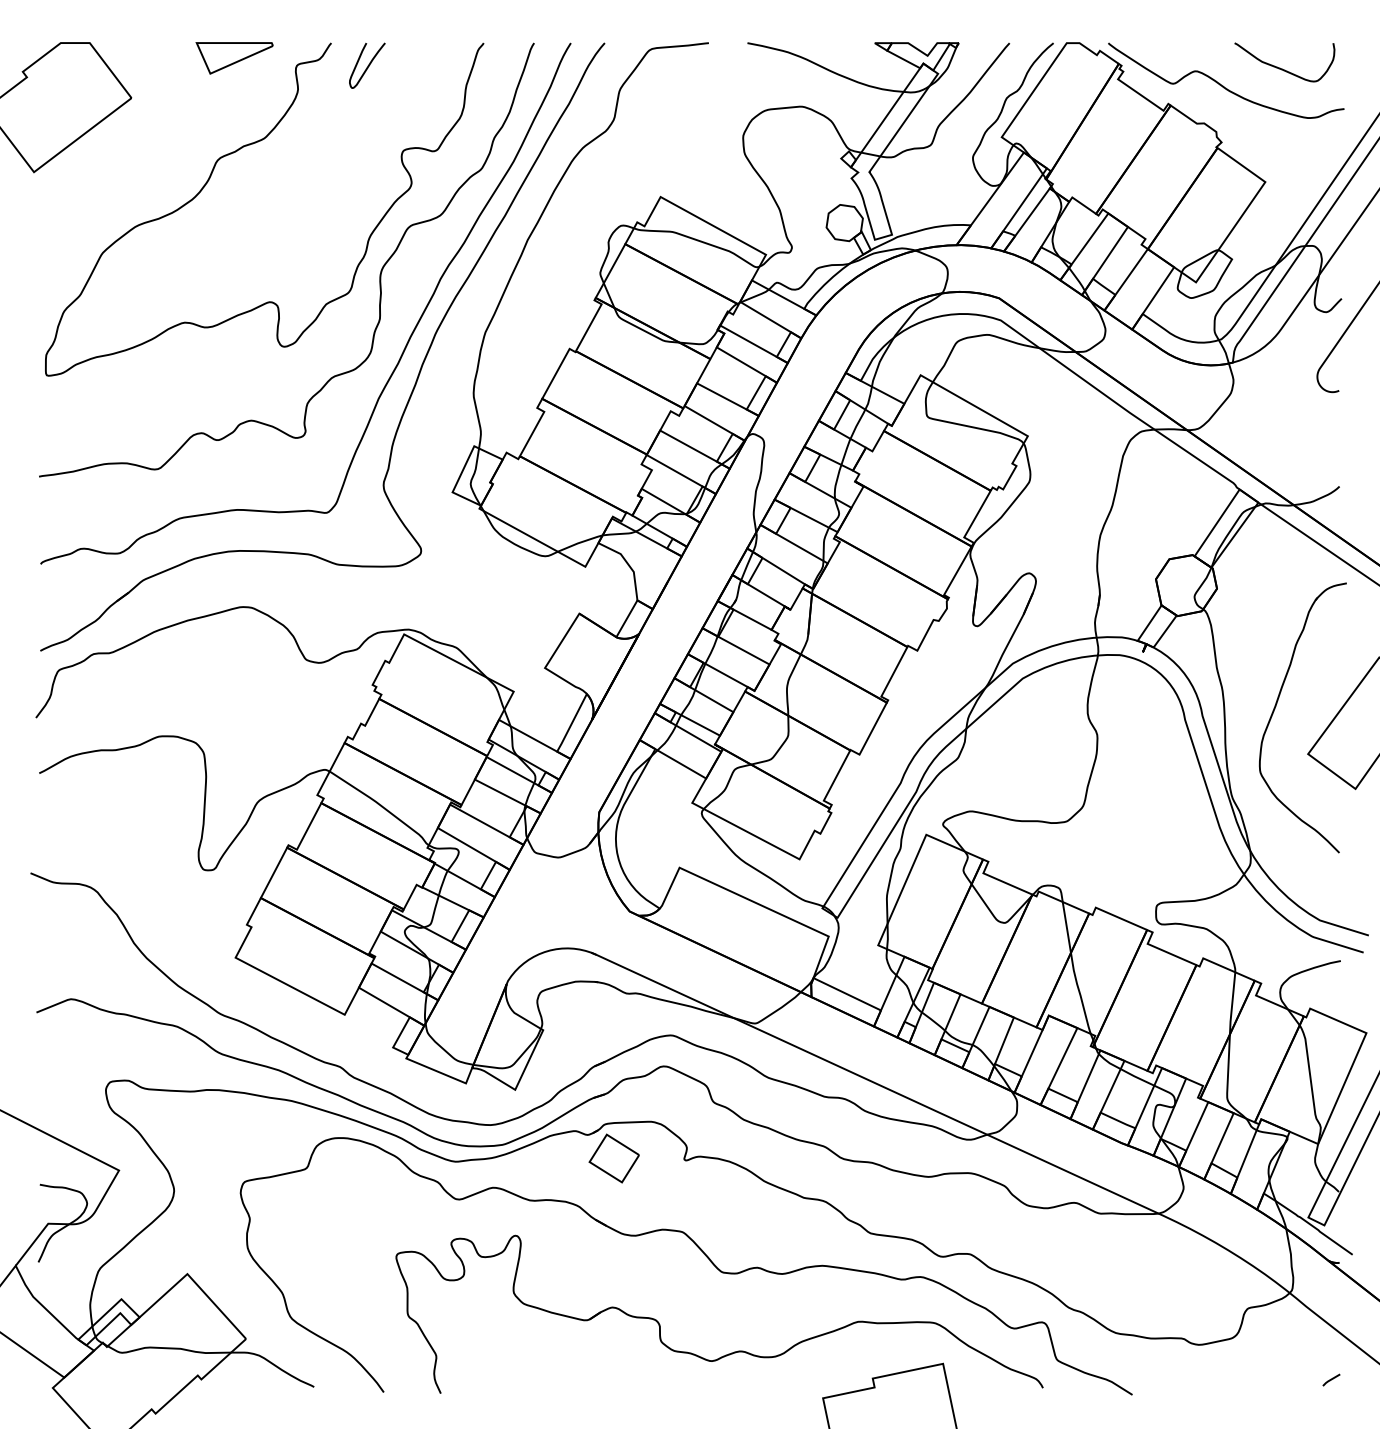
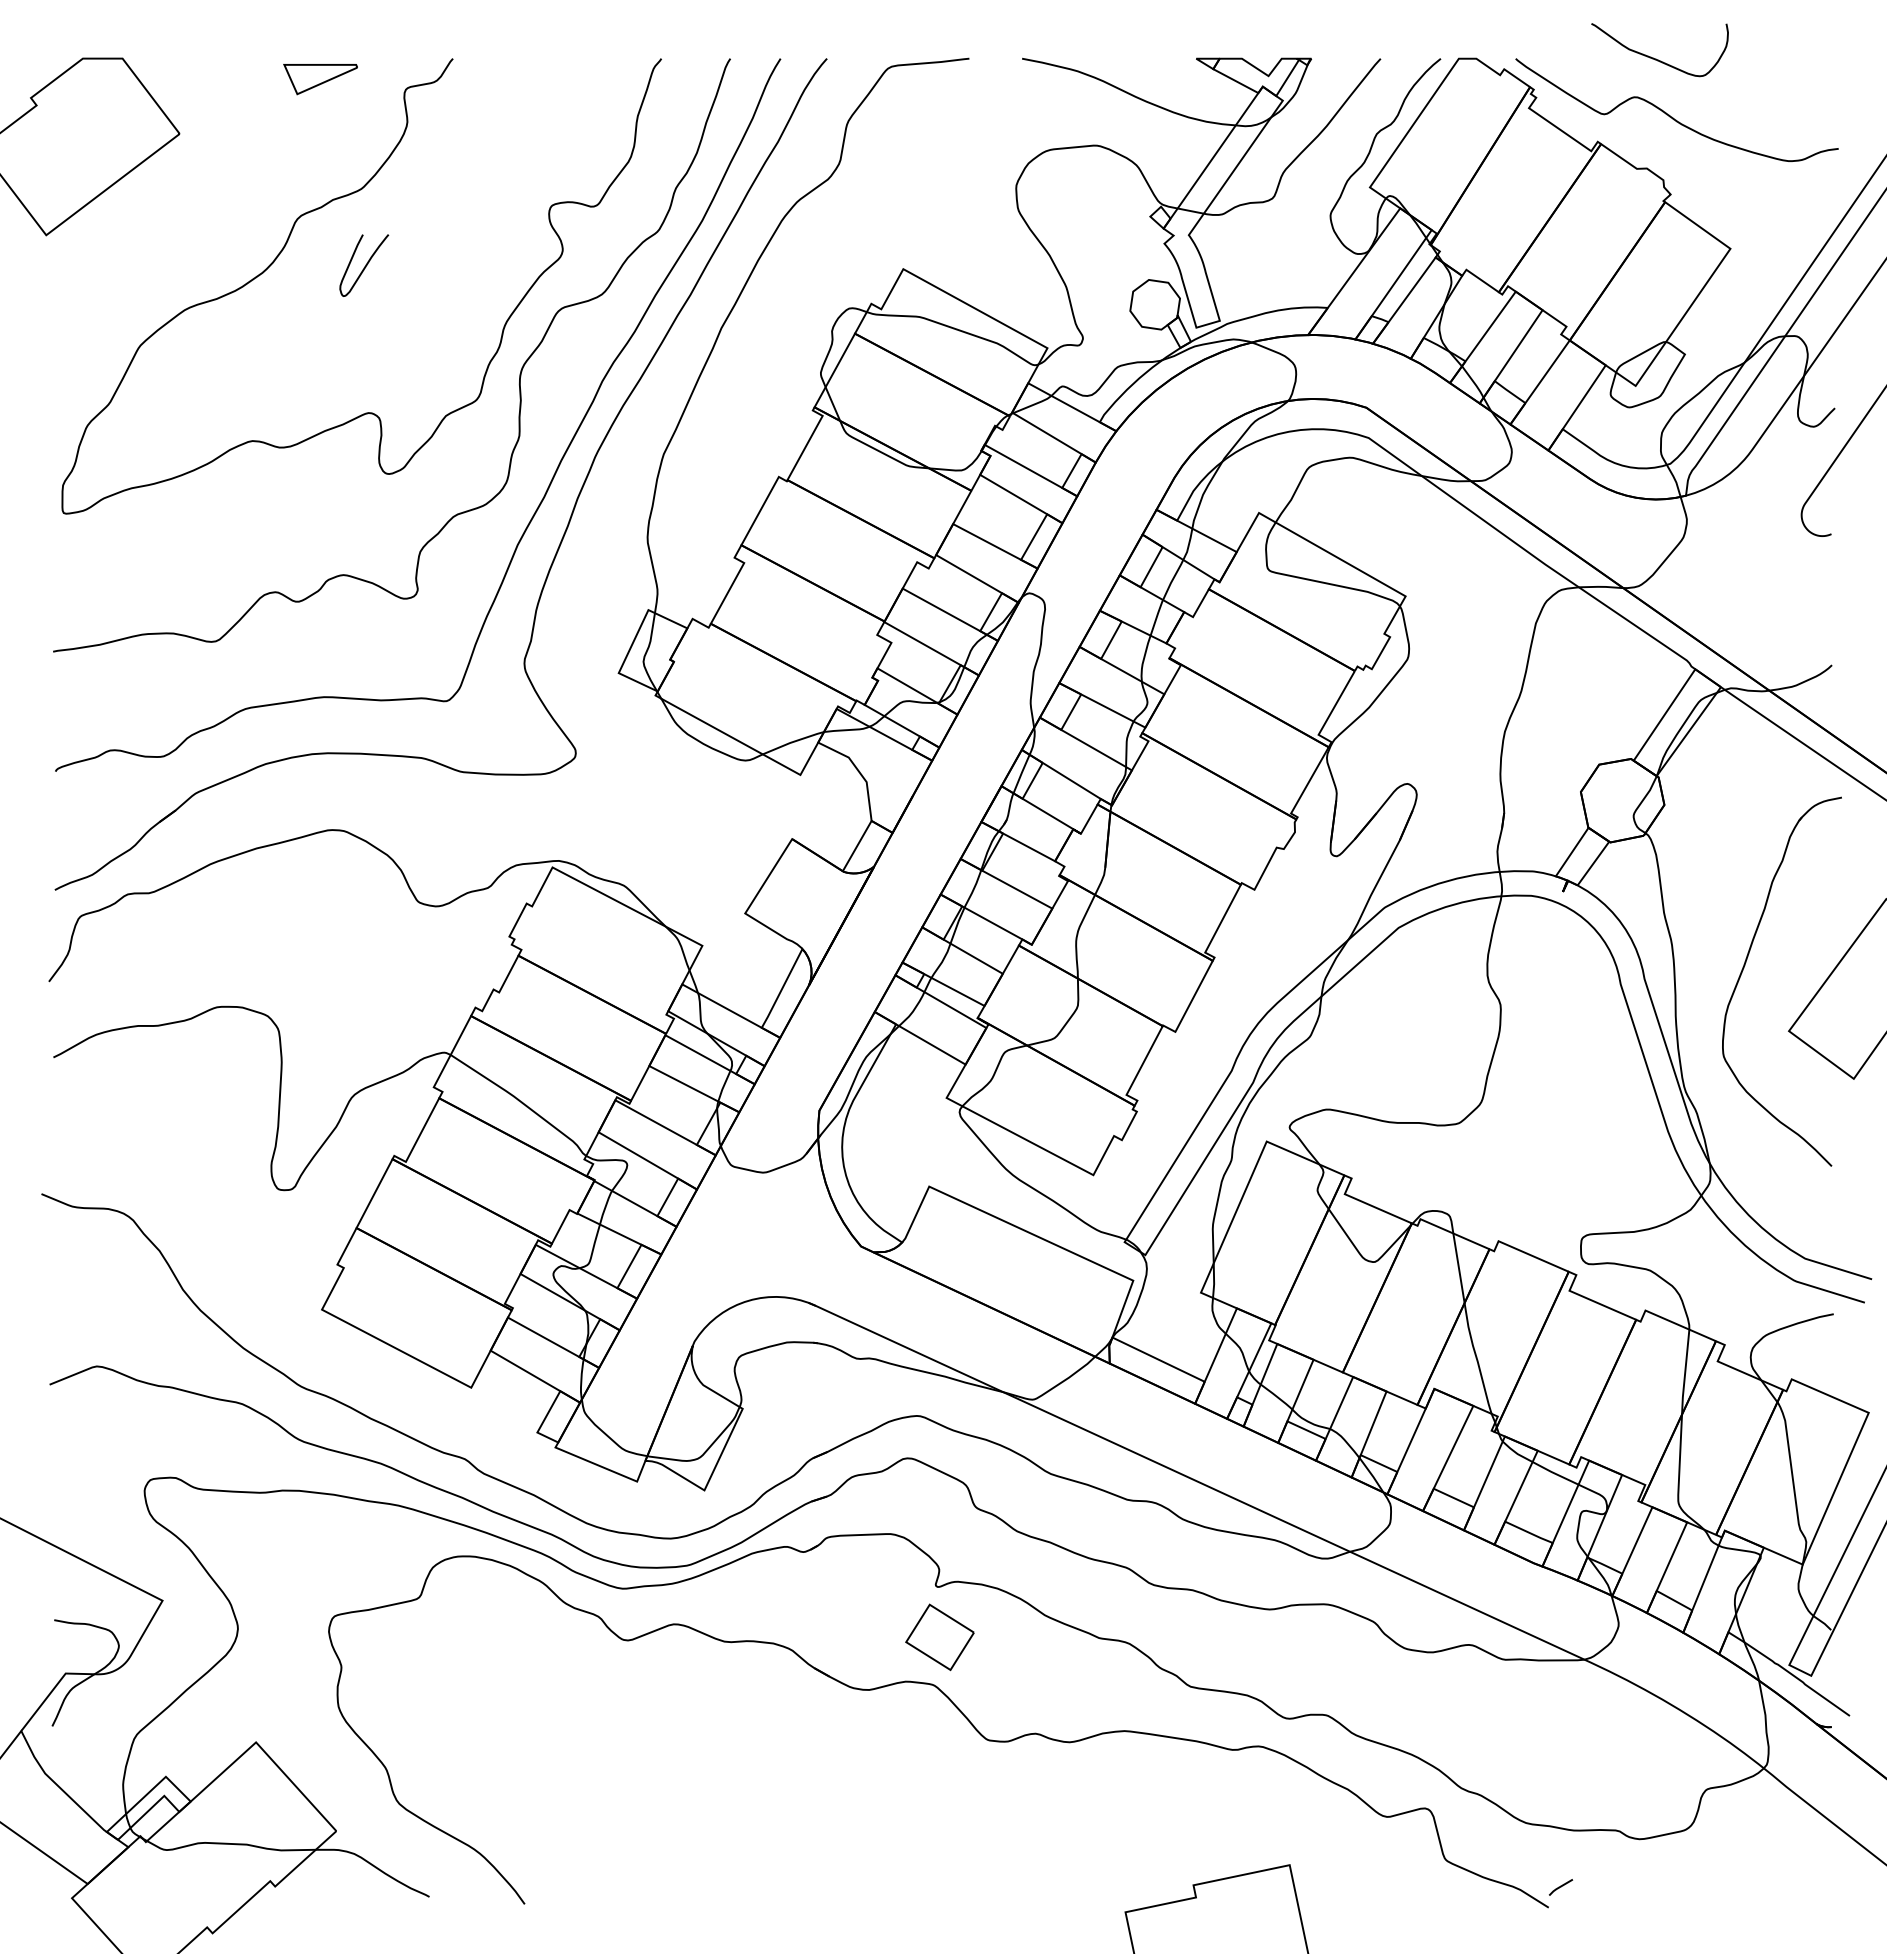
part: (234, 58) -> (320, 79), size x0.7
curve: (368, 65) -> (365, 265), moved
curve: (1282, 68) -> (1656, 58), moved
part: (613, 1158) -> (939, 1637), moved
part: (732, 1352) -> (1001, 1849), removed
line: (1331, 1380) -> (1561, 1887), moved

